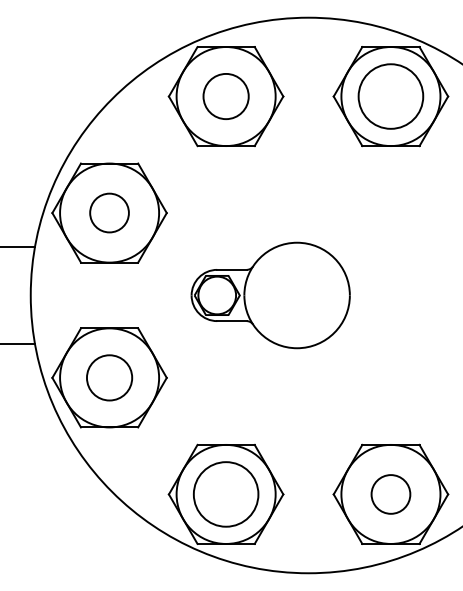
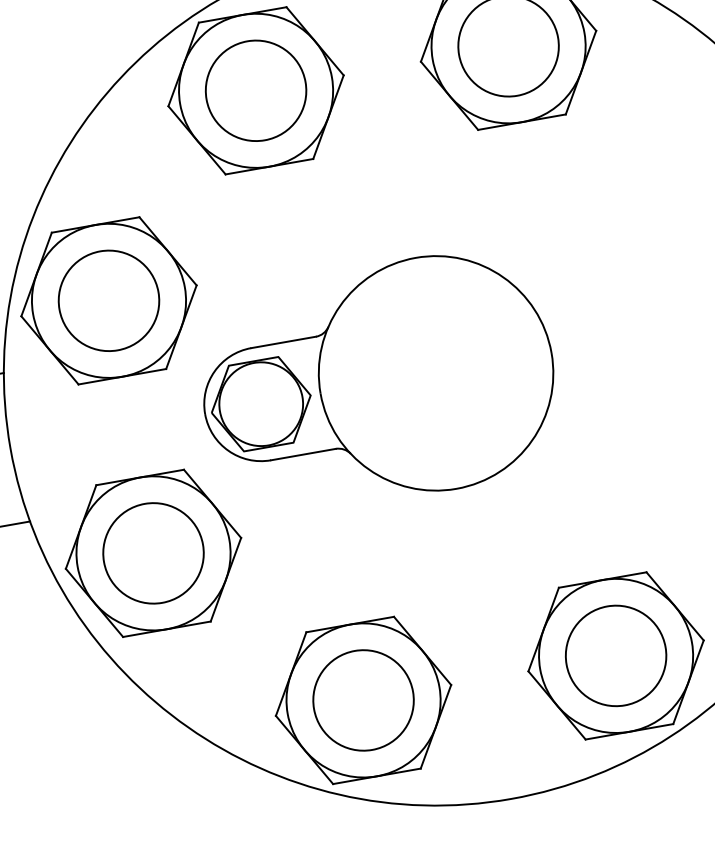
circle: (225, 96) -> (255, 90), size x1.43
circle: (109, 212) -> (108, 299), size x1.67
part: (270, 295) -> (377, 383), size x1.43
circle: (109, 377) -> (153, 552), size x1.43
circle: (390, 494) -> (615, 656), size x1.67

